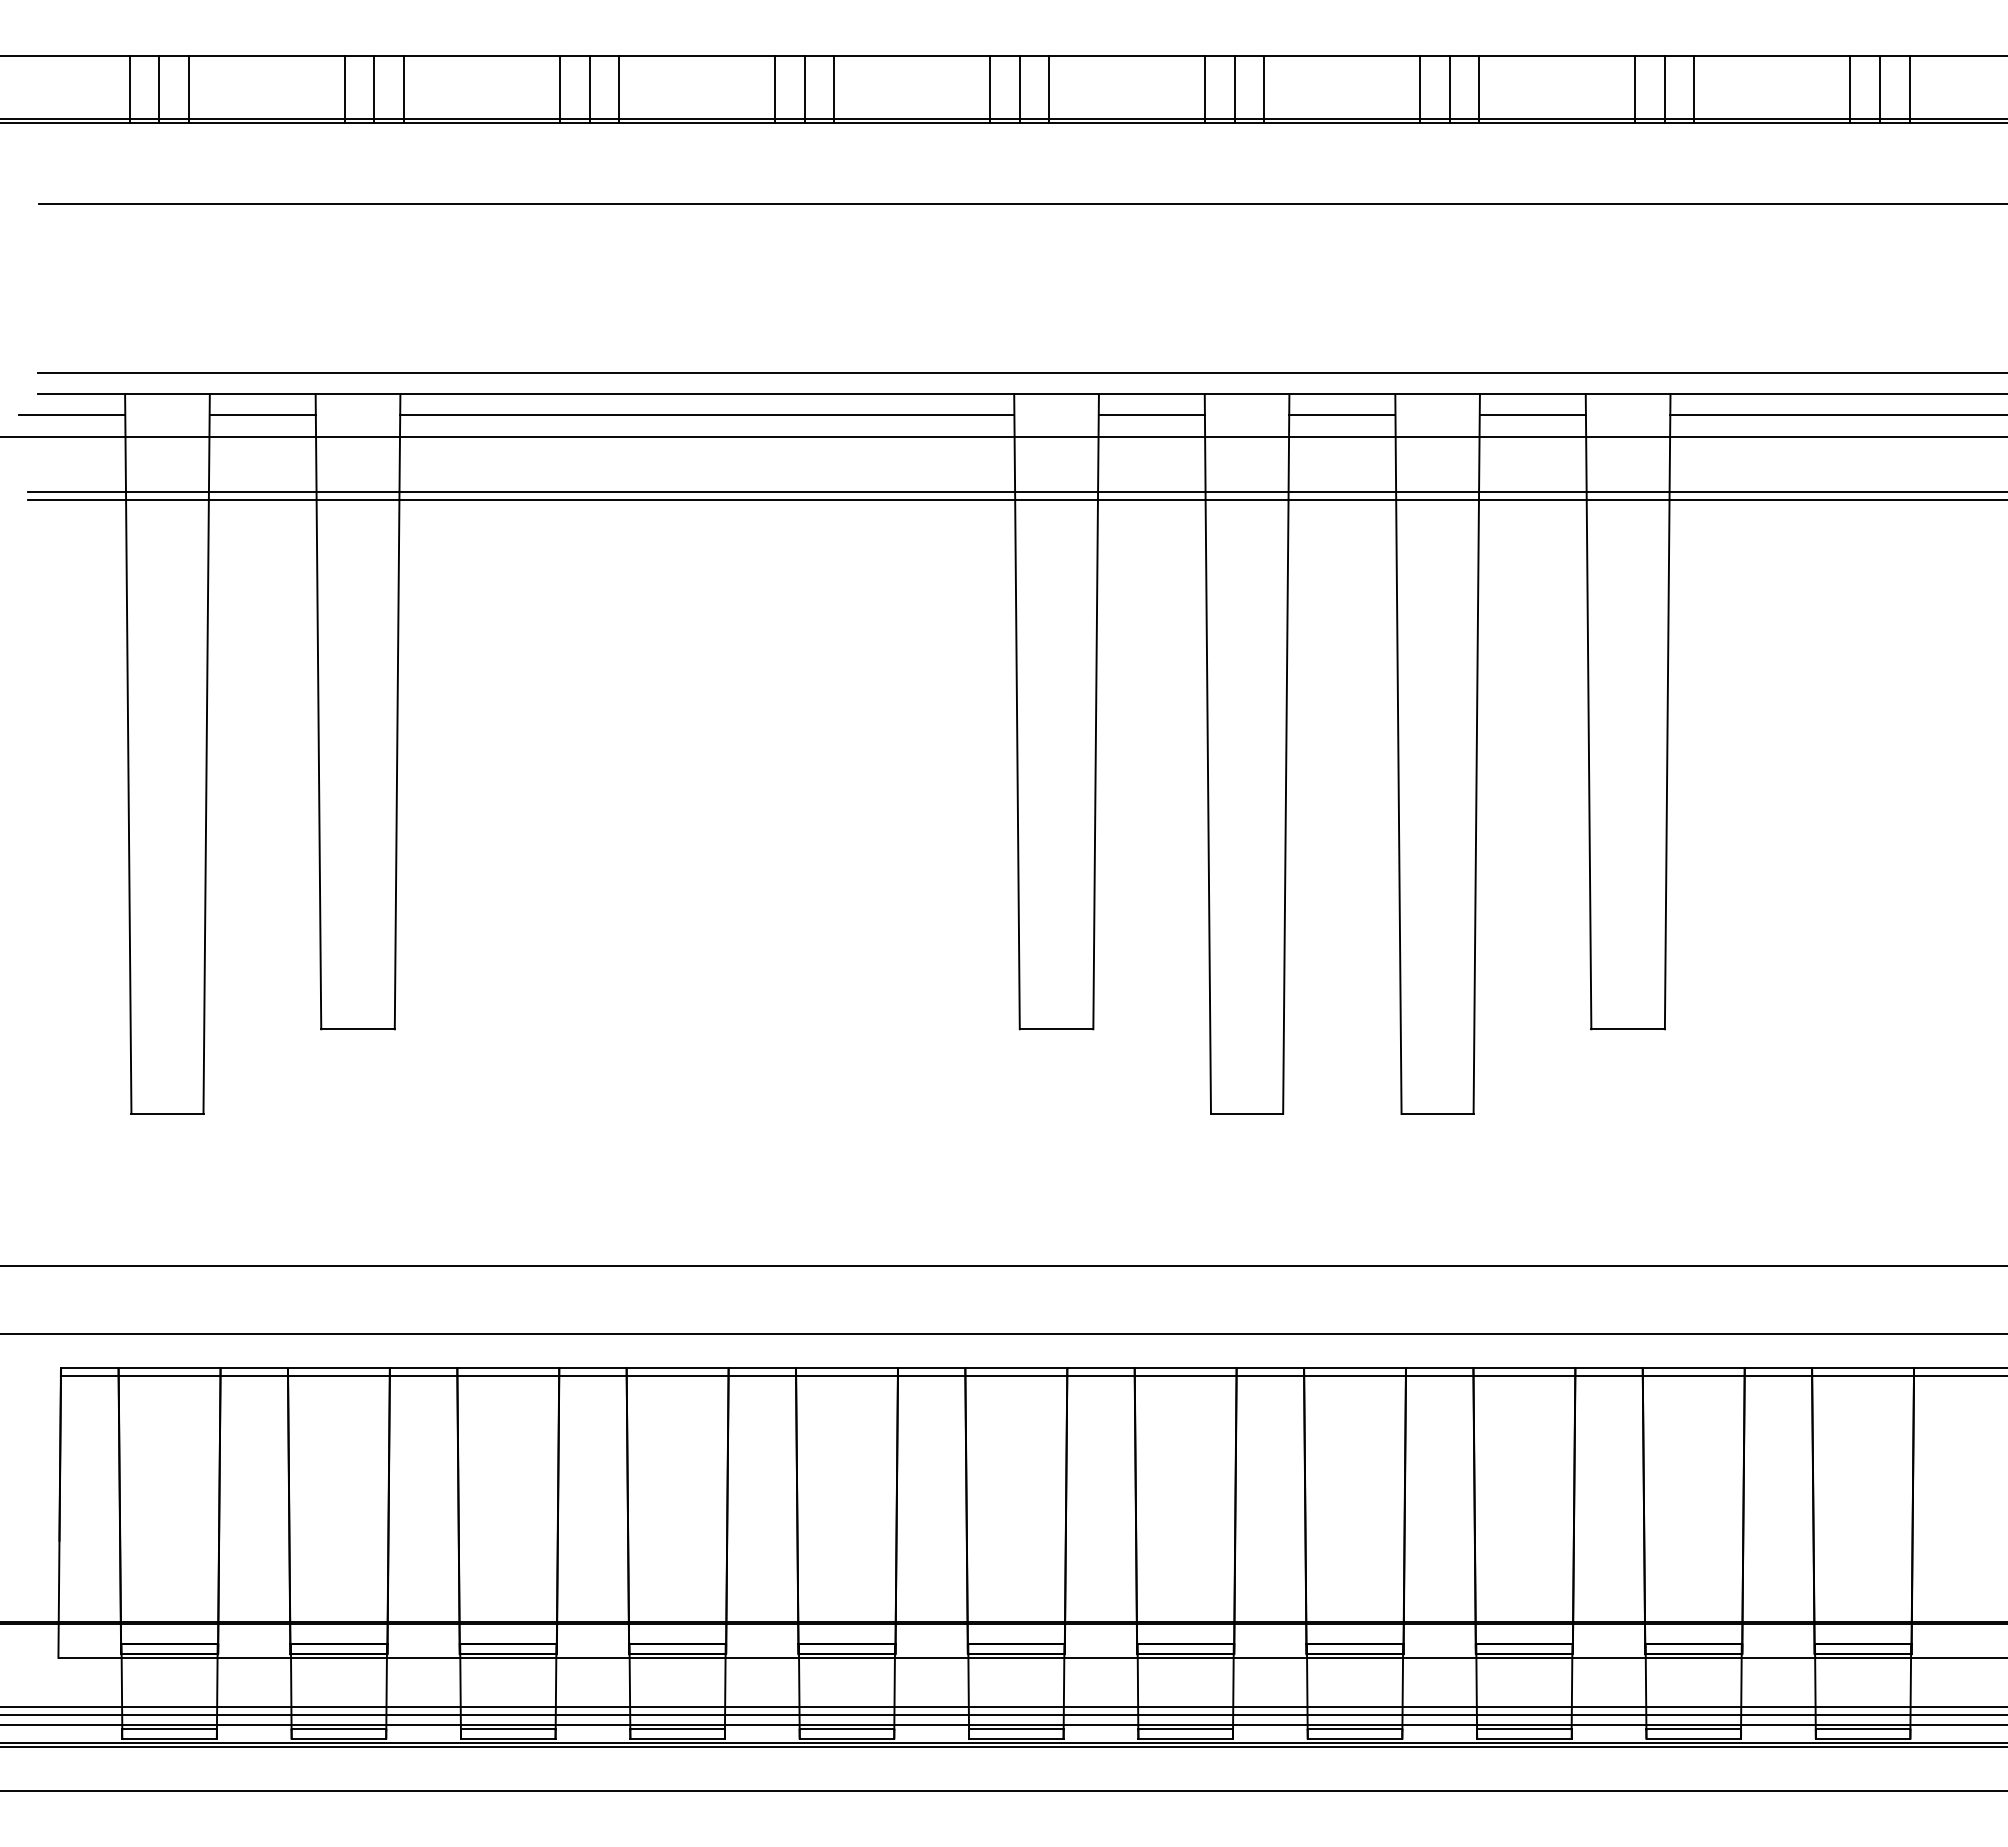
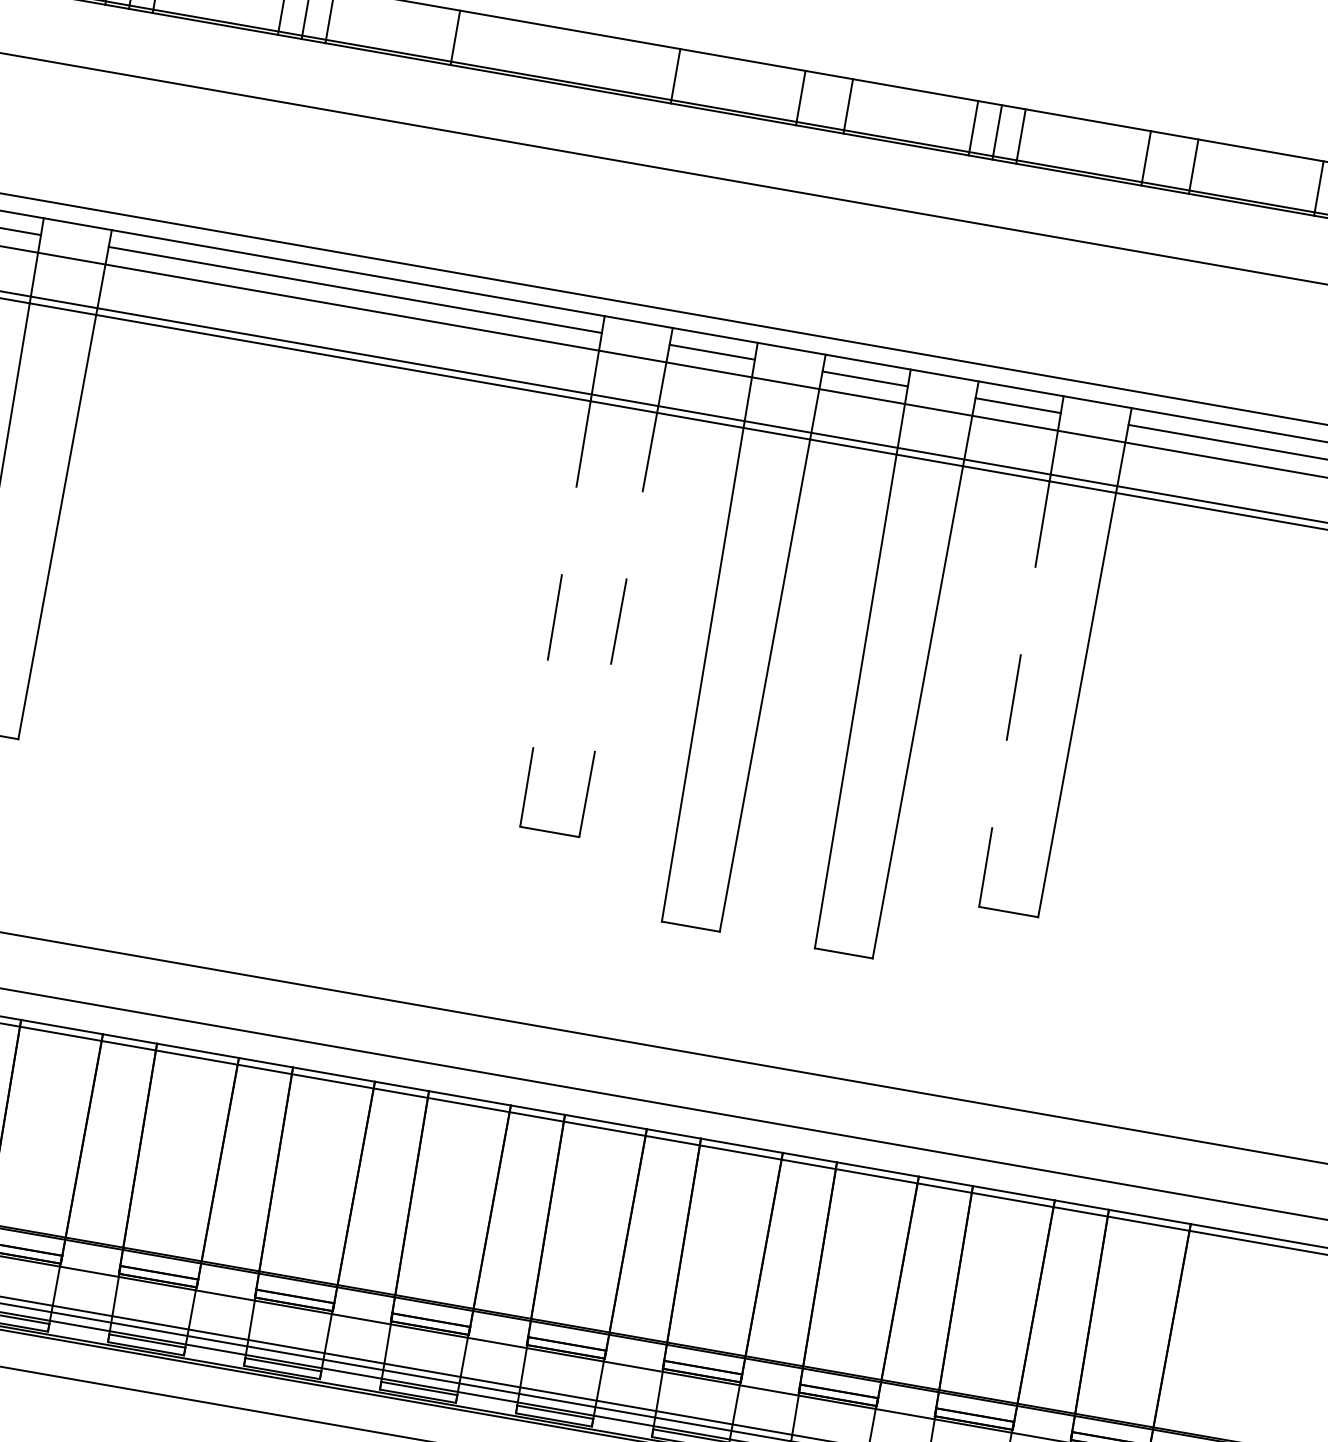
line: (804, 89) -> (479, 42), removed
line: (834, 89) -> (503, 46), removed
line: (990, 89) -> (628, 68), removed
line: (1019, 89) -> (651, 72), removed
line: (1234, 89) -> (824, 102), removed
line: (1664, 89) -> (1169, 162), removed
line: (1017, 764) -> (555, 613), solid -> dashed
line: (1095, 764) -> (618, 624), solid -> dashed
line: (1589, 764) -> (1014, 694), solid -> dashed

